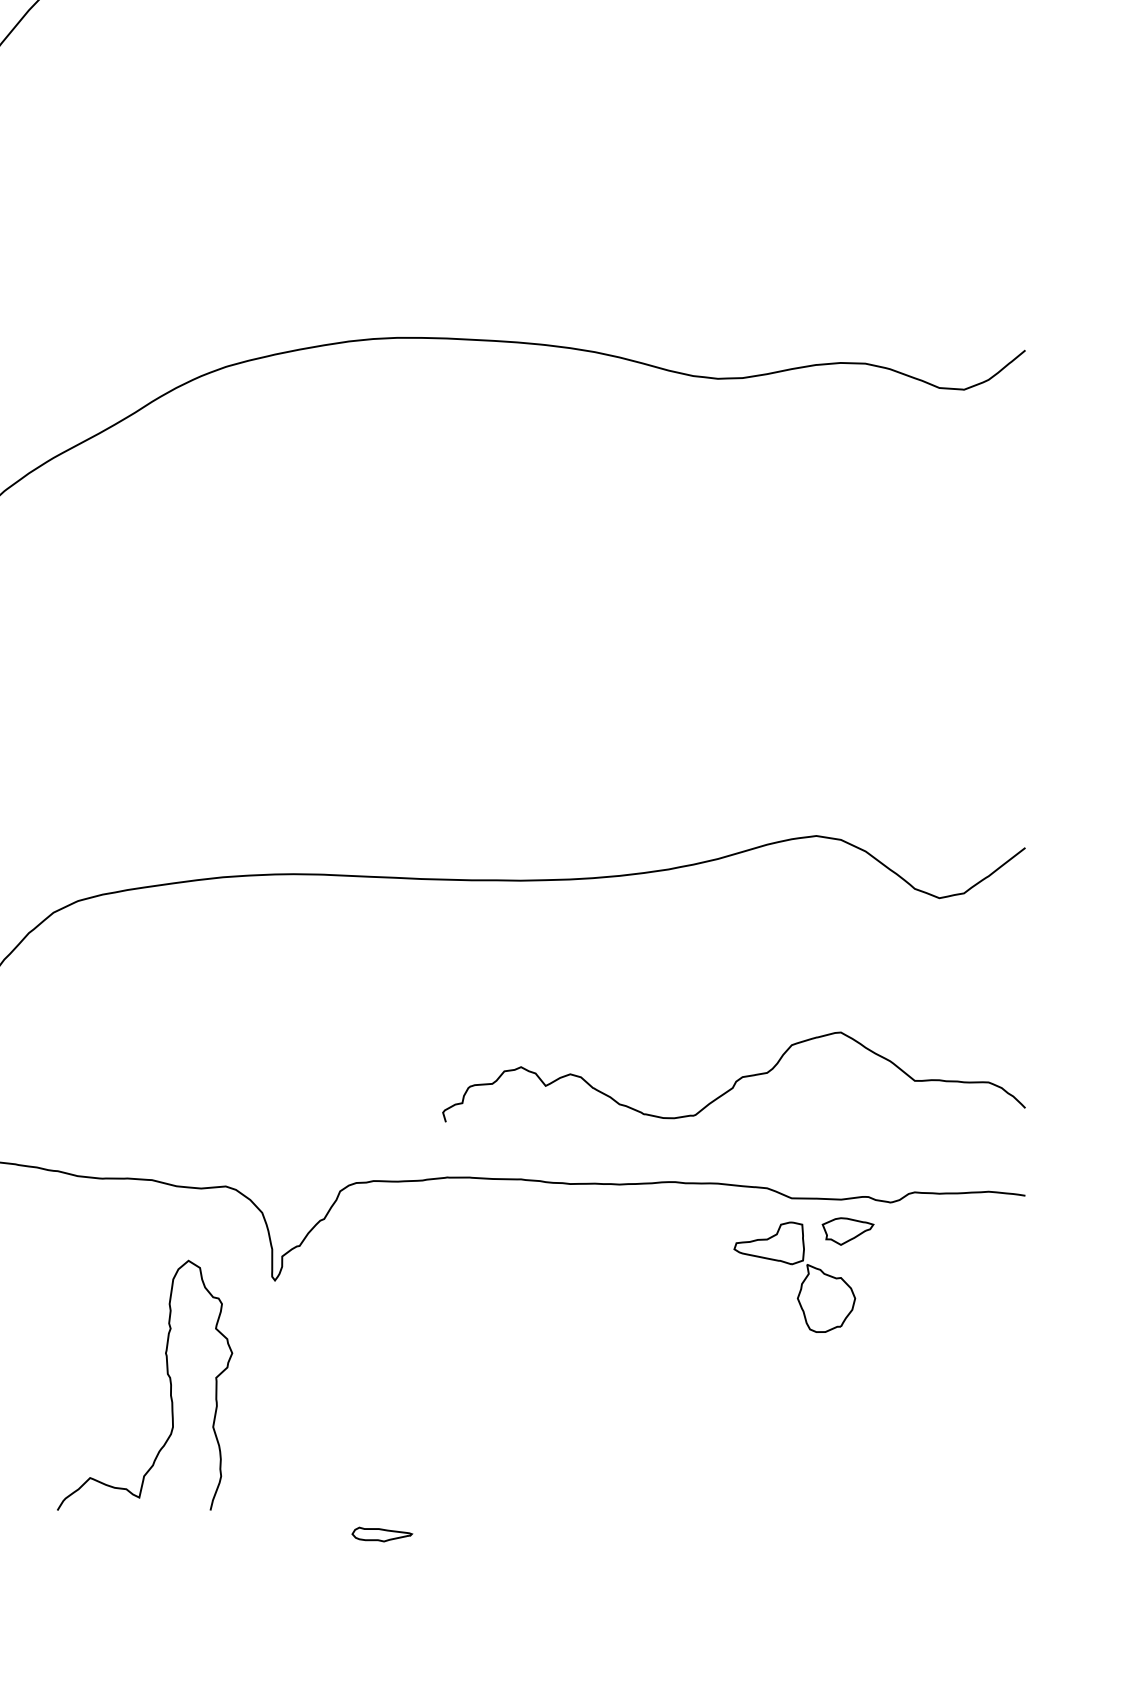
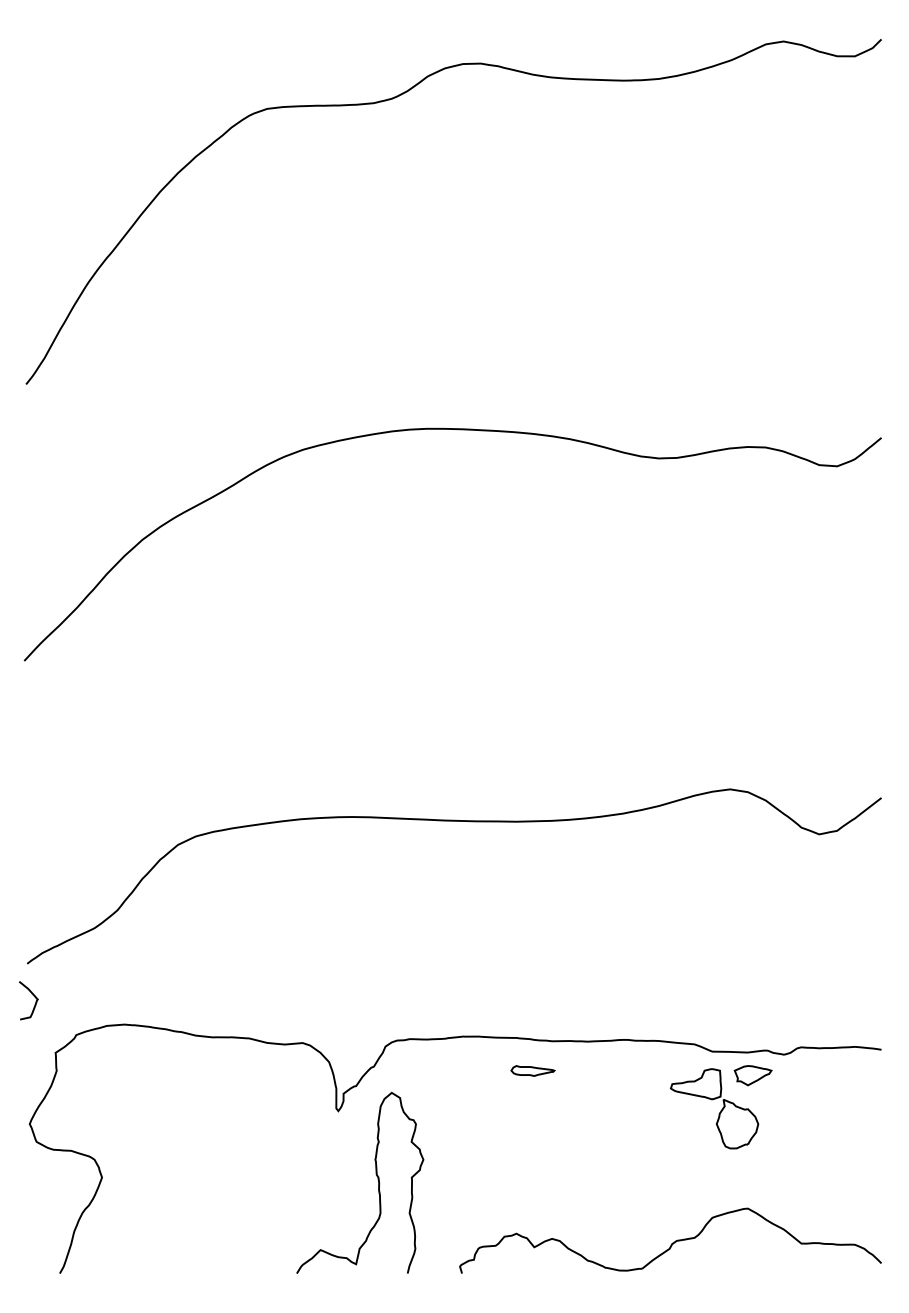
curve: (736, 1079) -> (672, 1242), moved
curve: (166, 1373) -> (375, 1174), moved
part: (381, 1533) -> (532, 1070), moved

